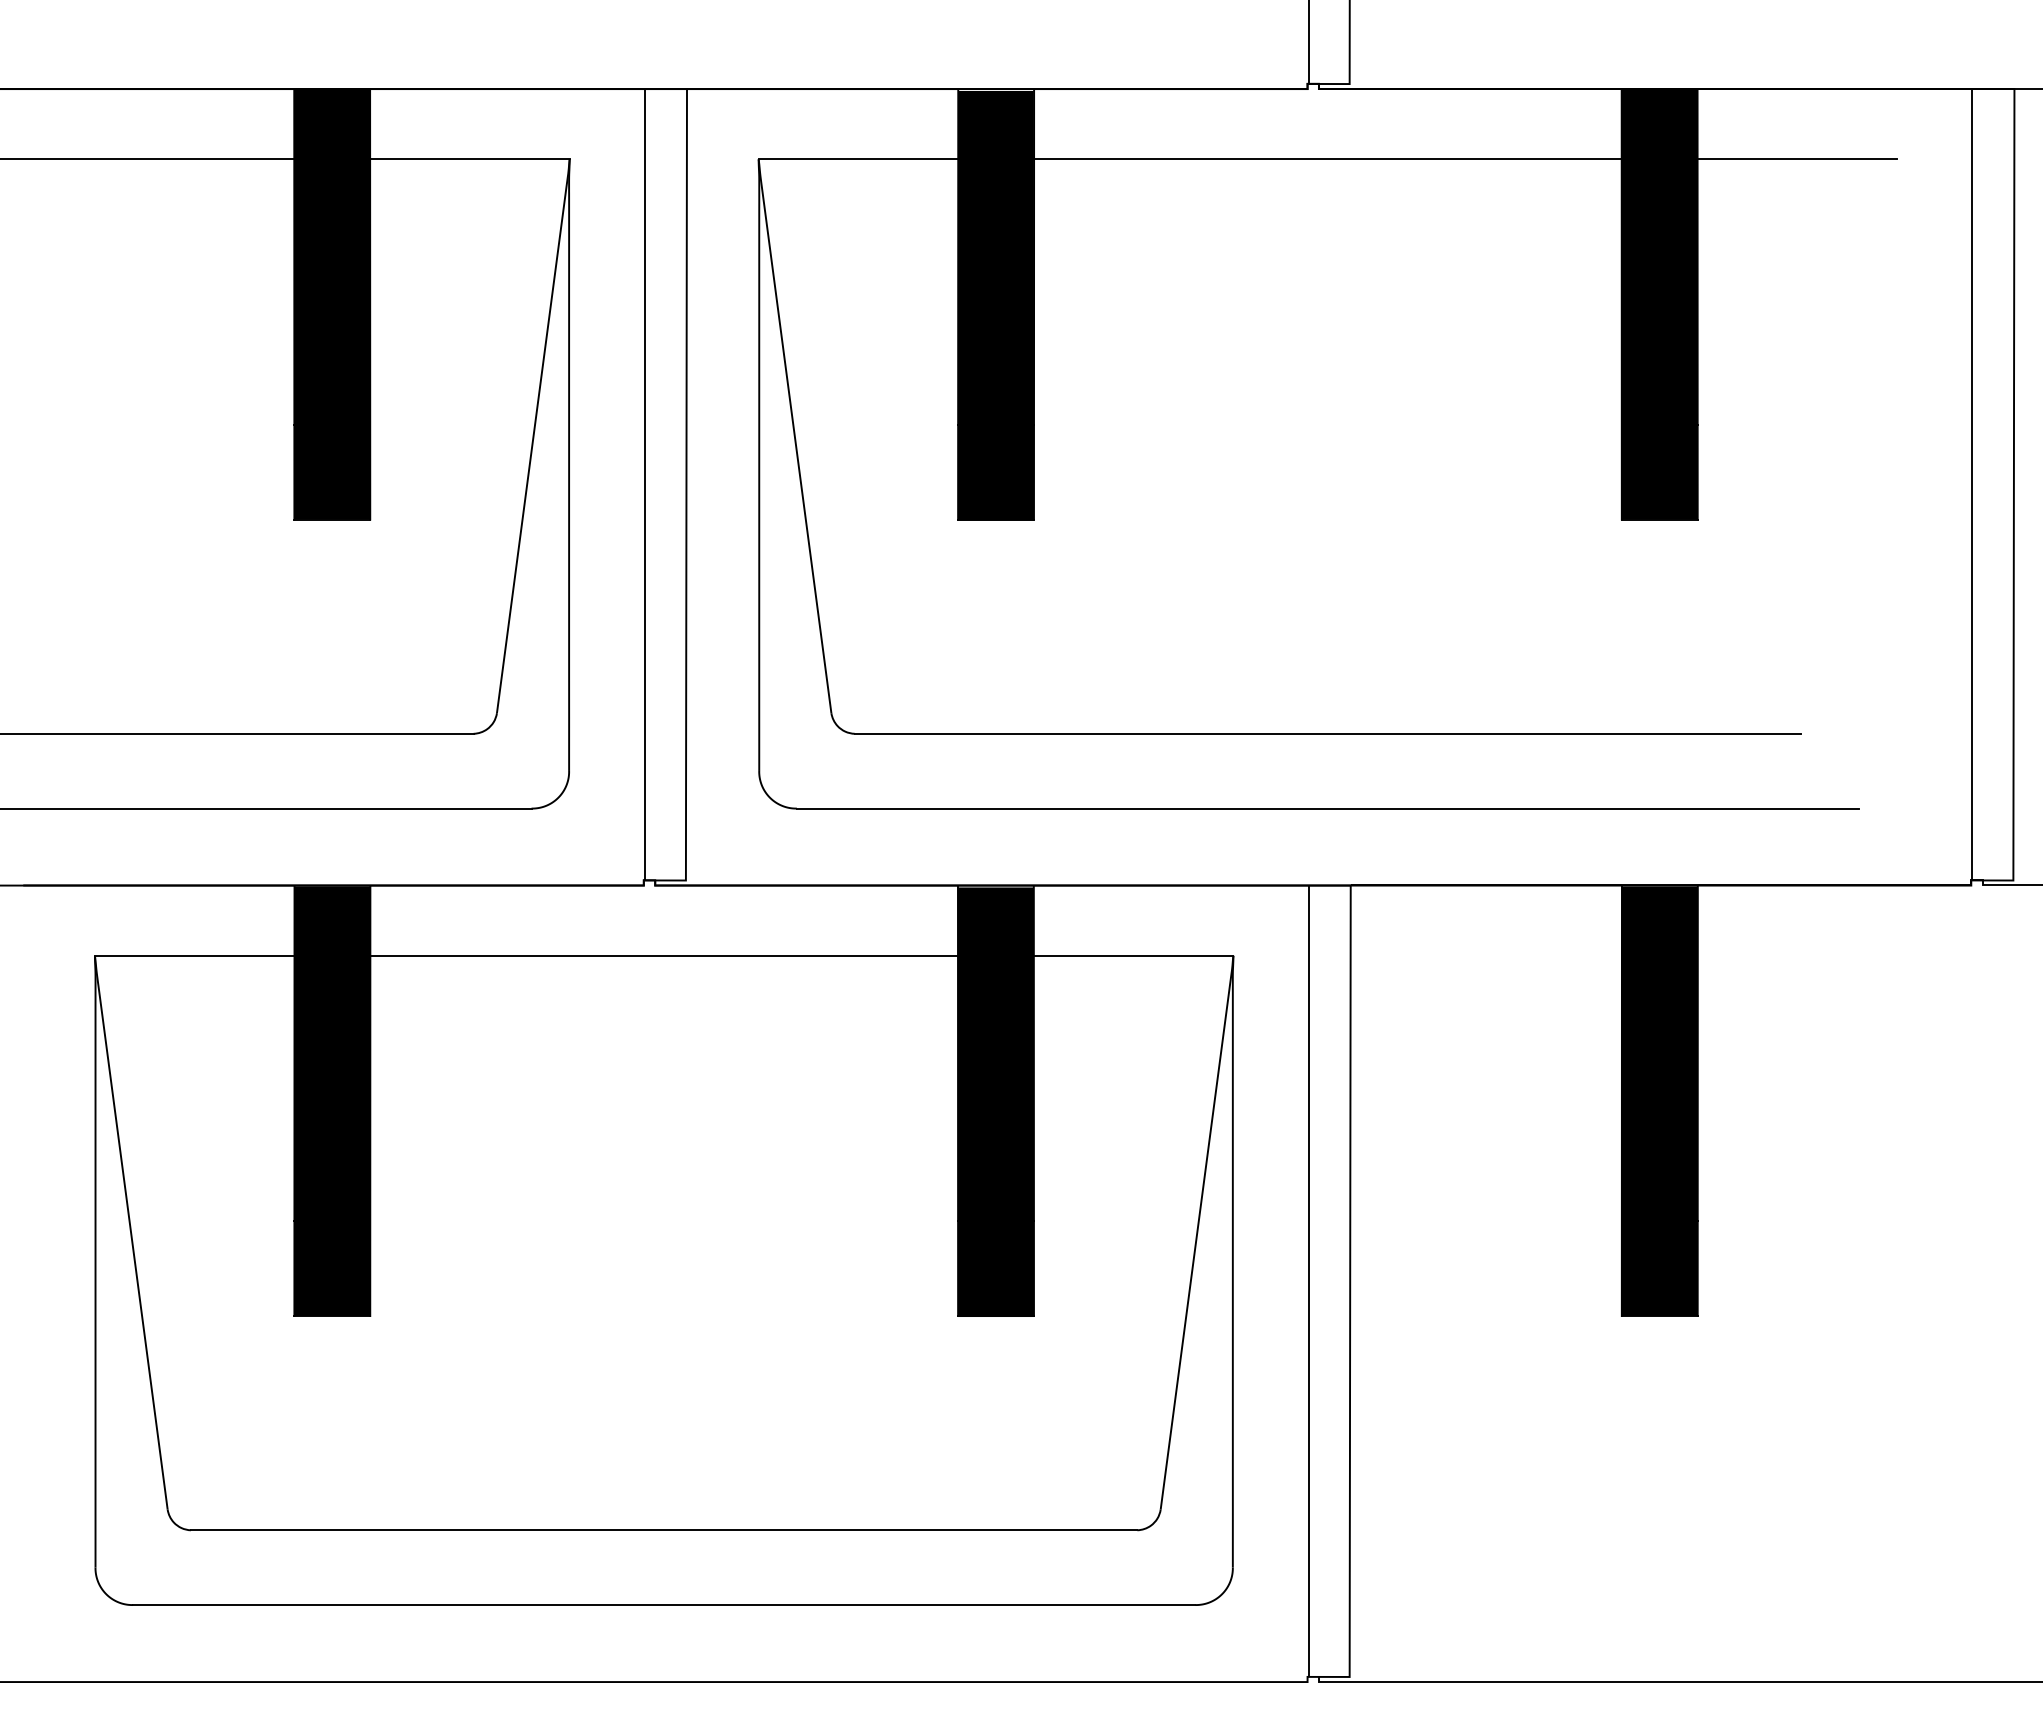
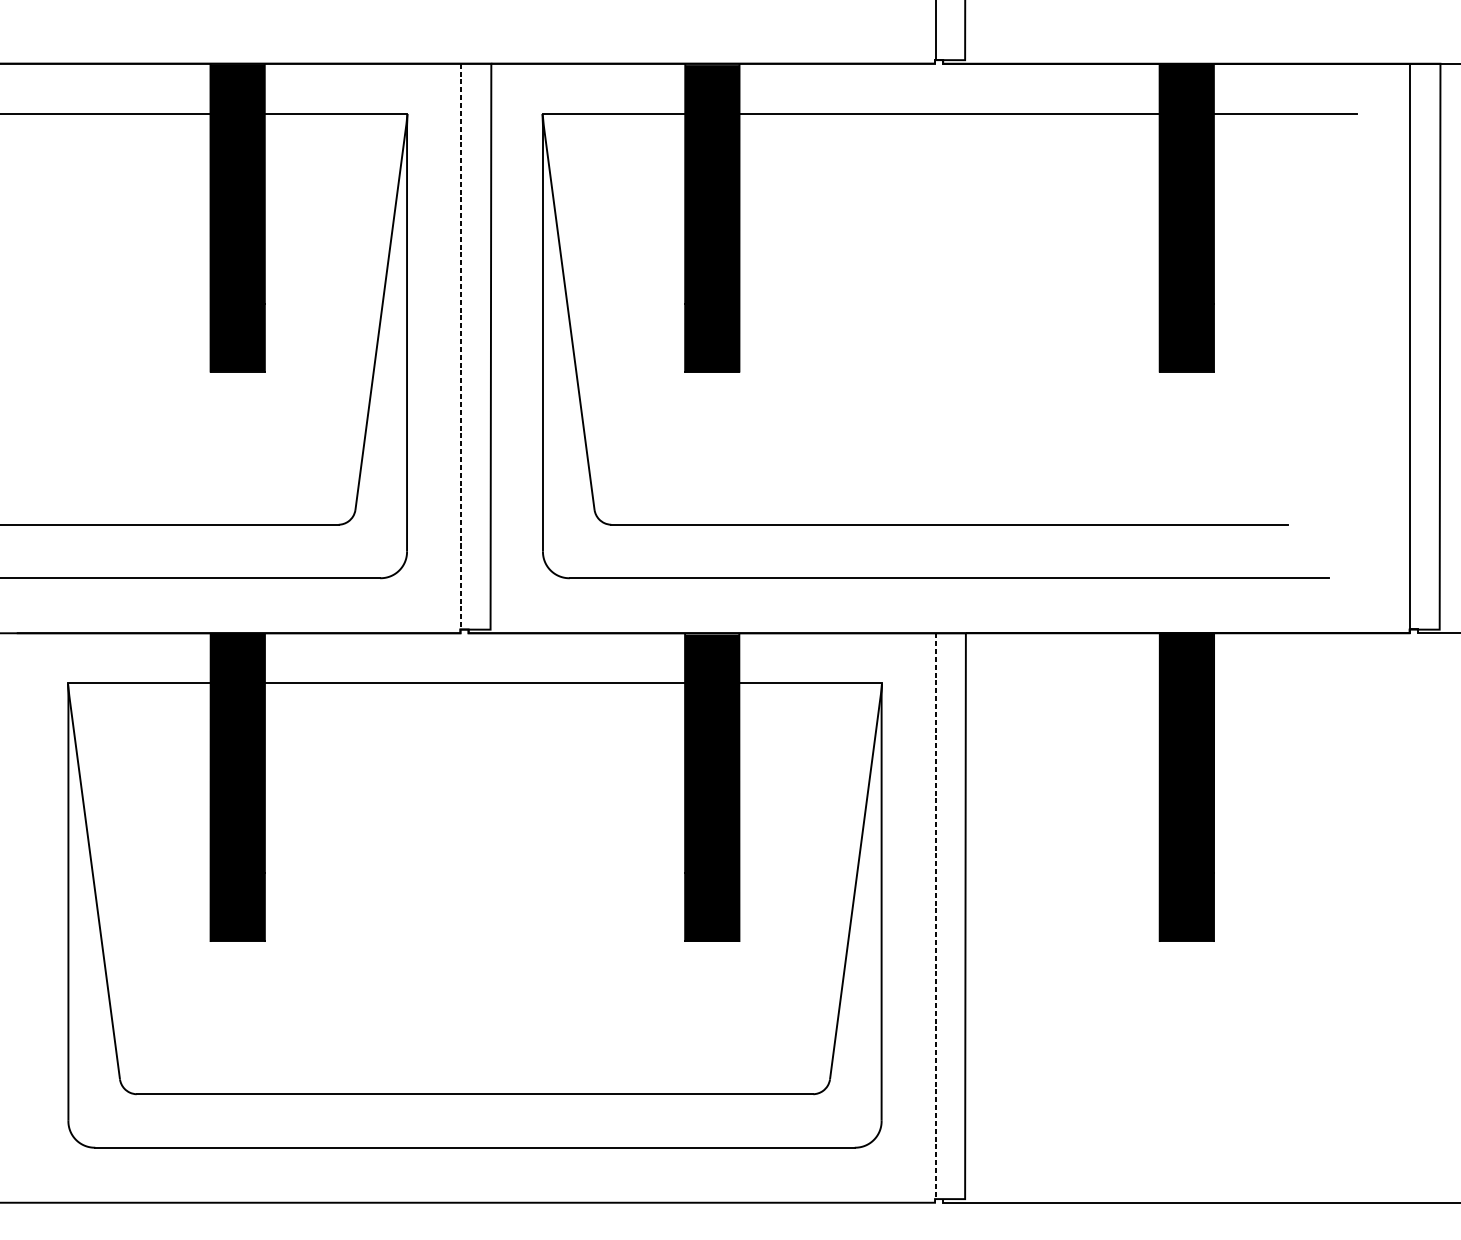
line: (644, 484) -> (460, 346), solid -> dashed
line: (1308, 1281) -> (935, 916), solid -> dashed

